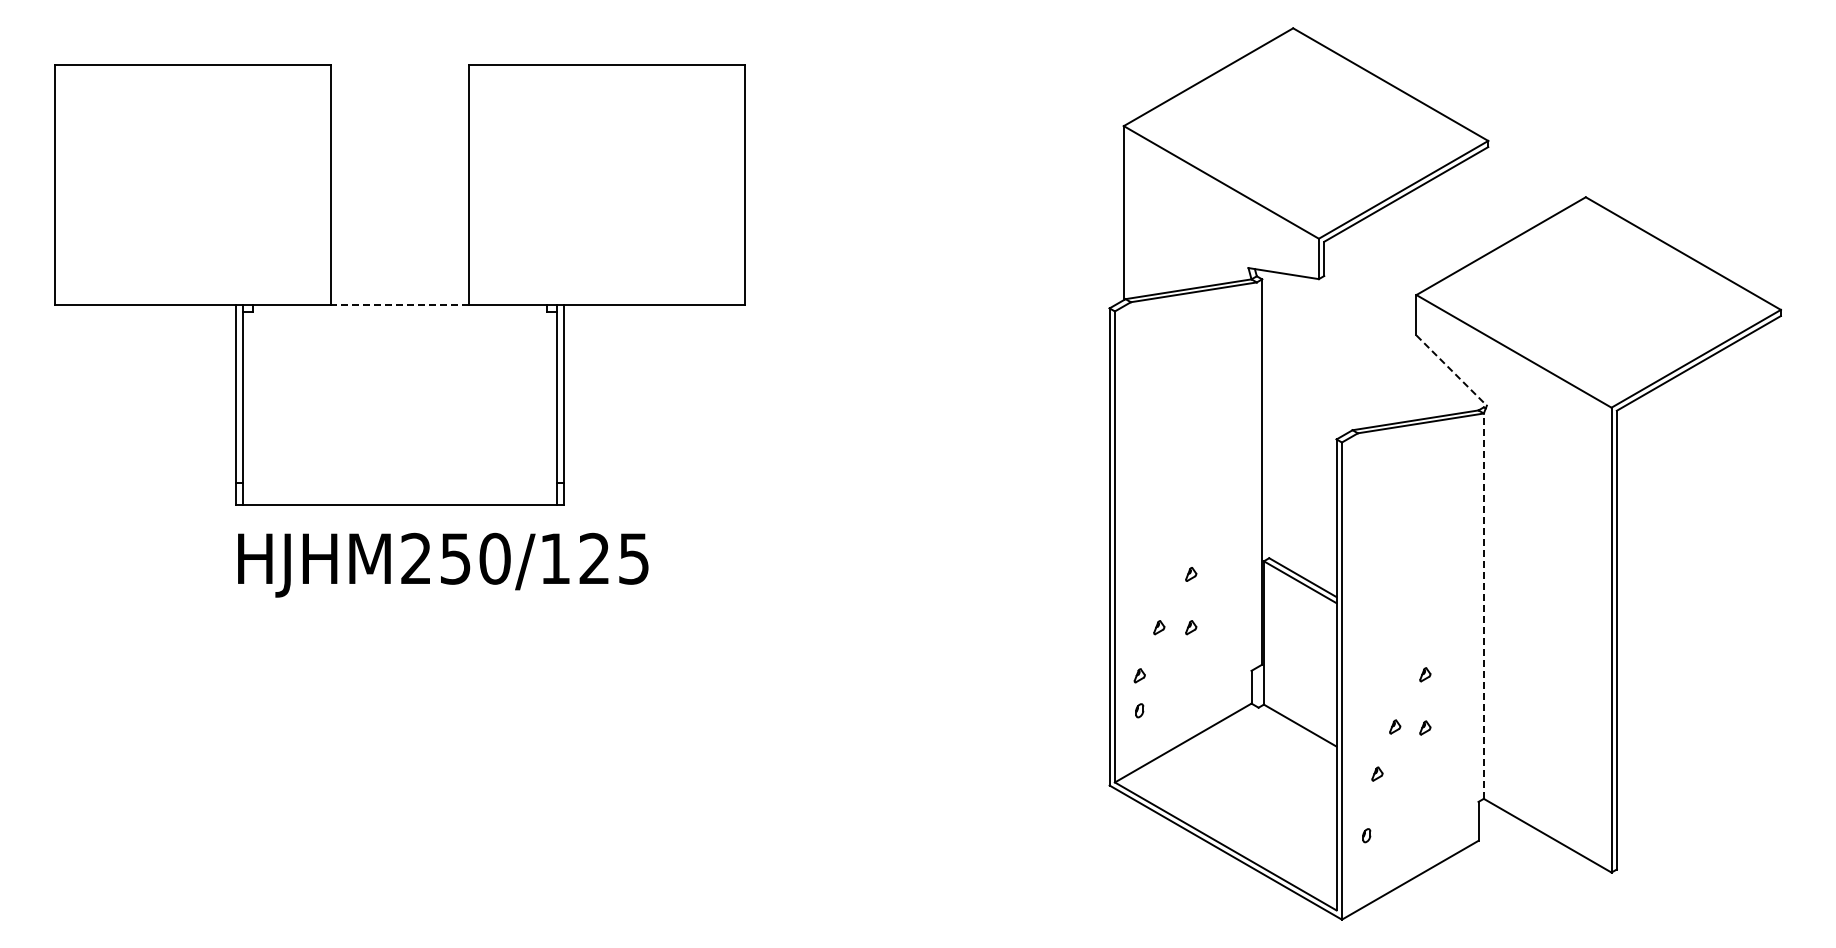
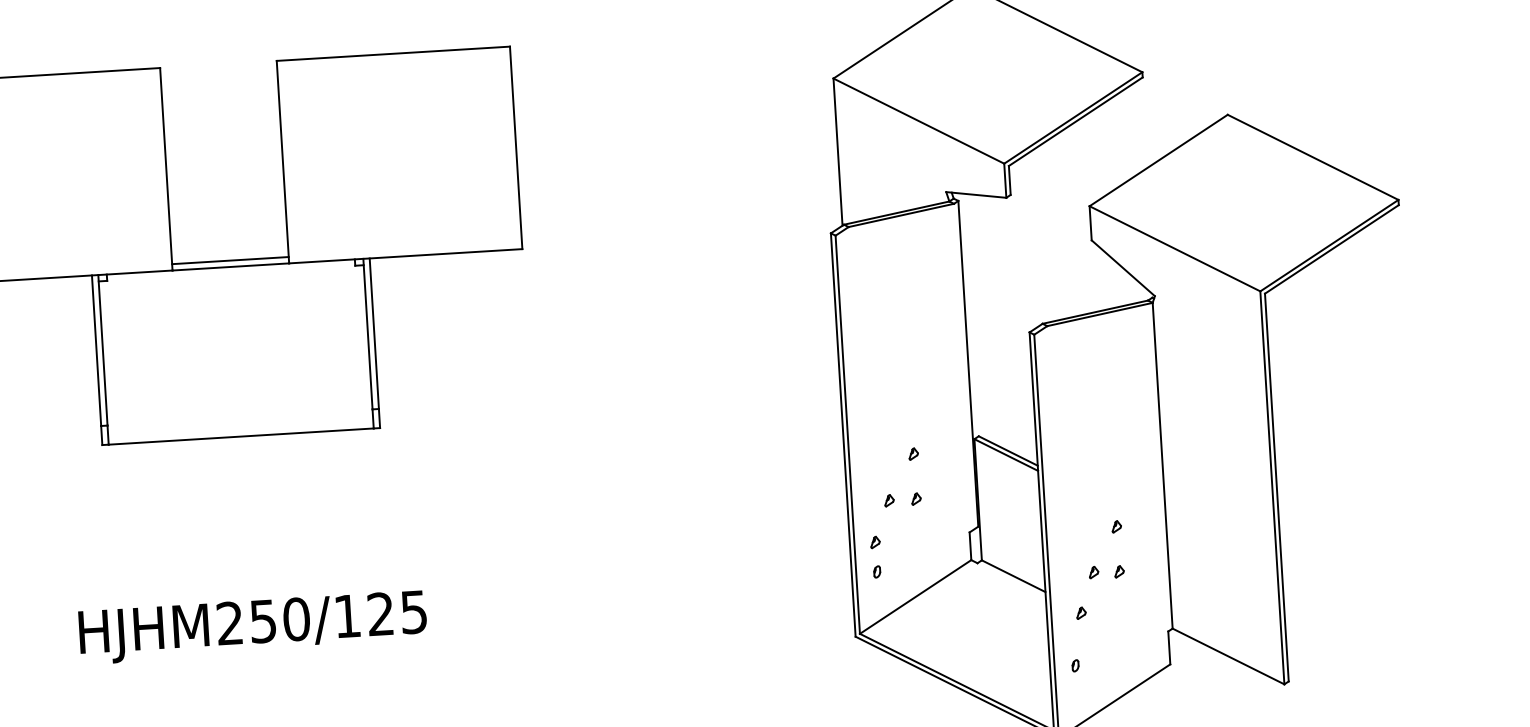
line: (399, 297) -> (230, 260), added
line: (399, 304) -> (230, 266), dashed -> solid
line: (1451, 370) -> (1123, 268), dashed -> solid
text: (443, 564) -> (253, 626), moved
line: (1483, 606) -> (1162, 466), dashed -> solid

